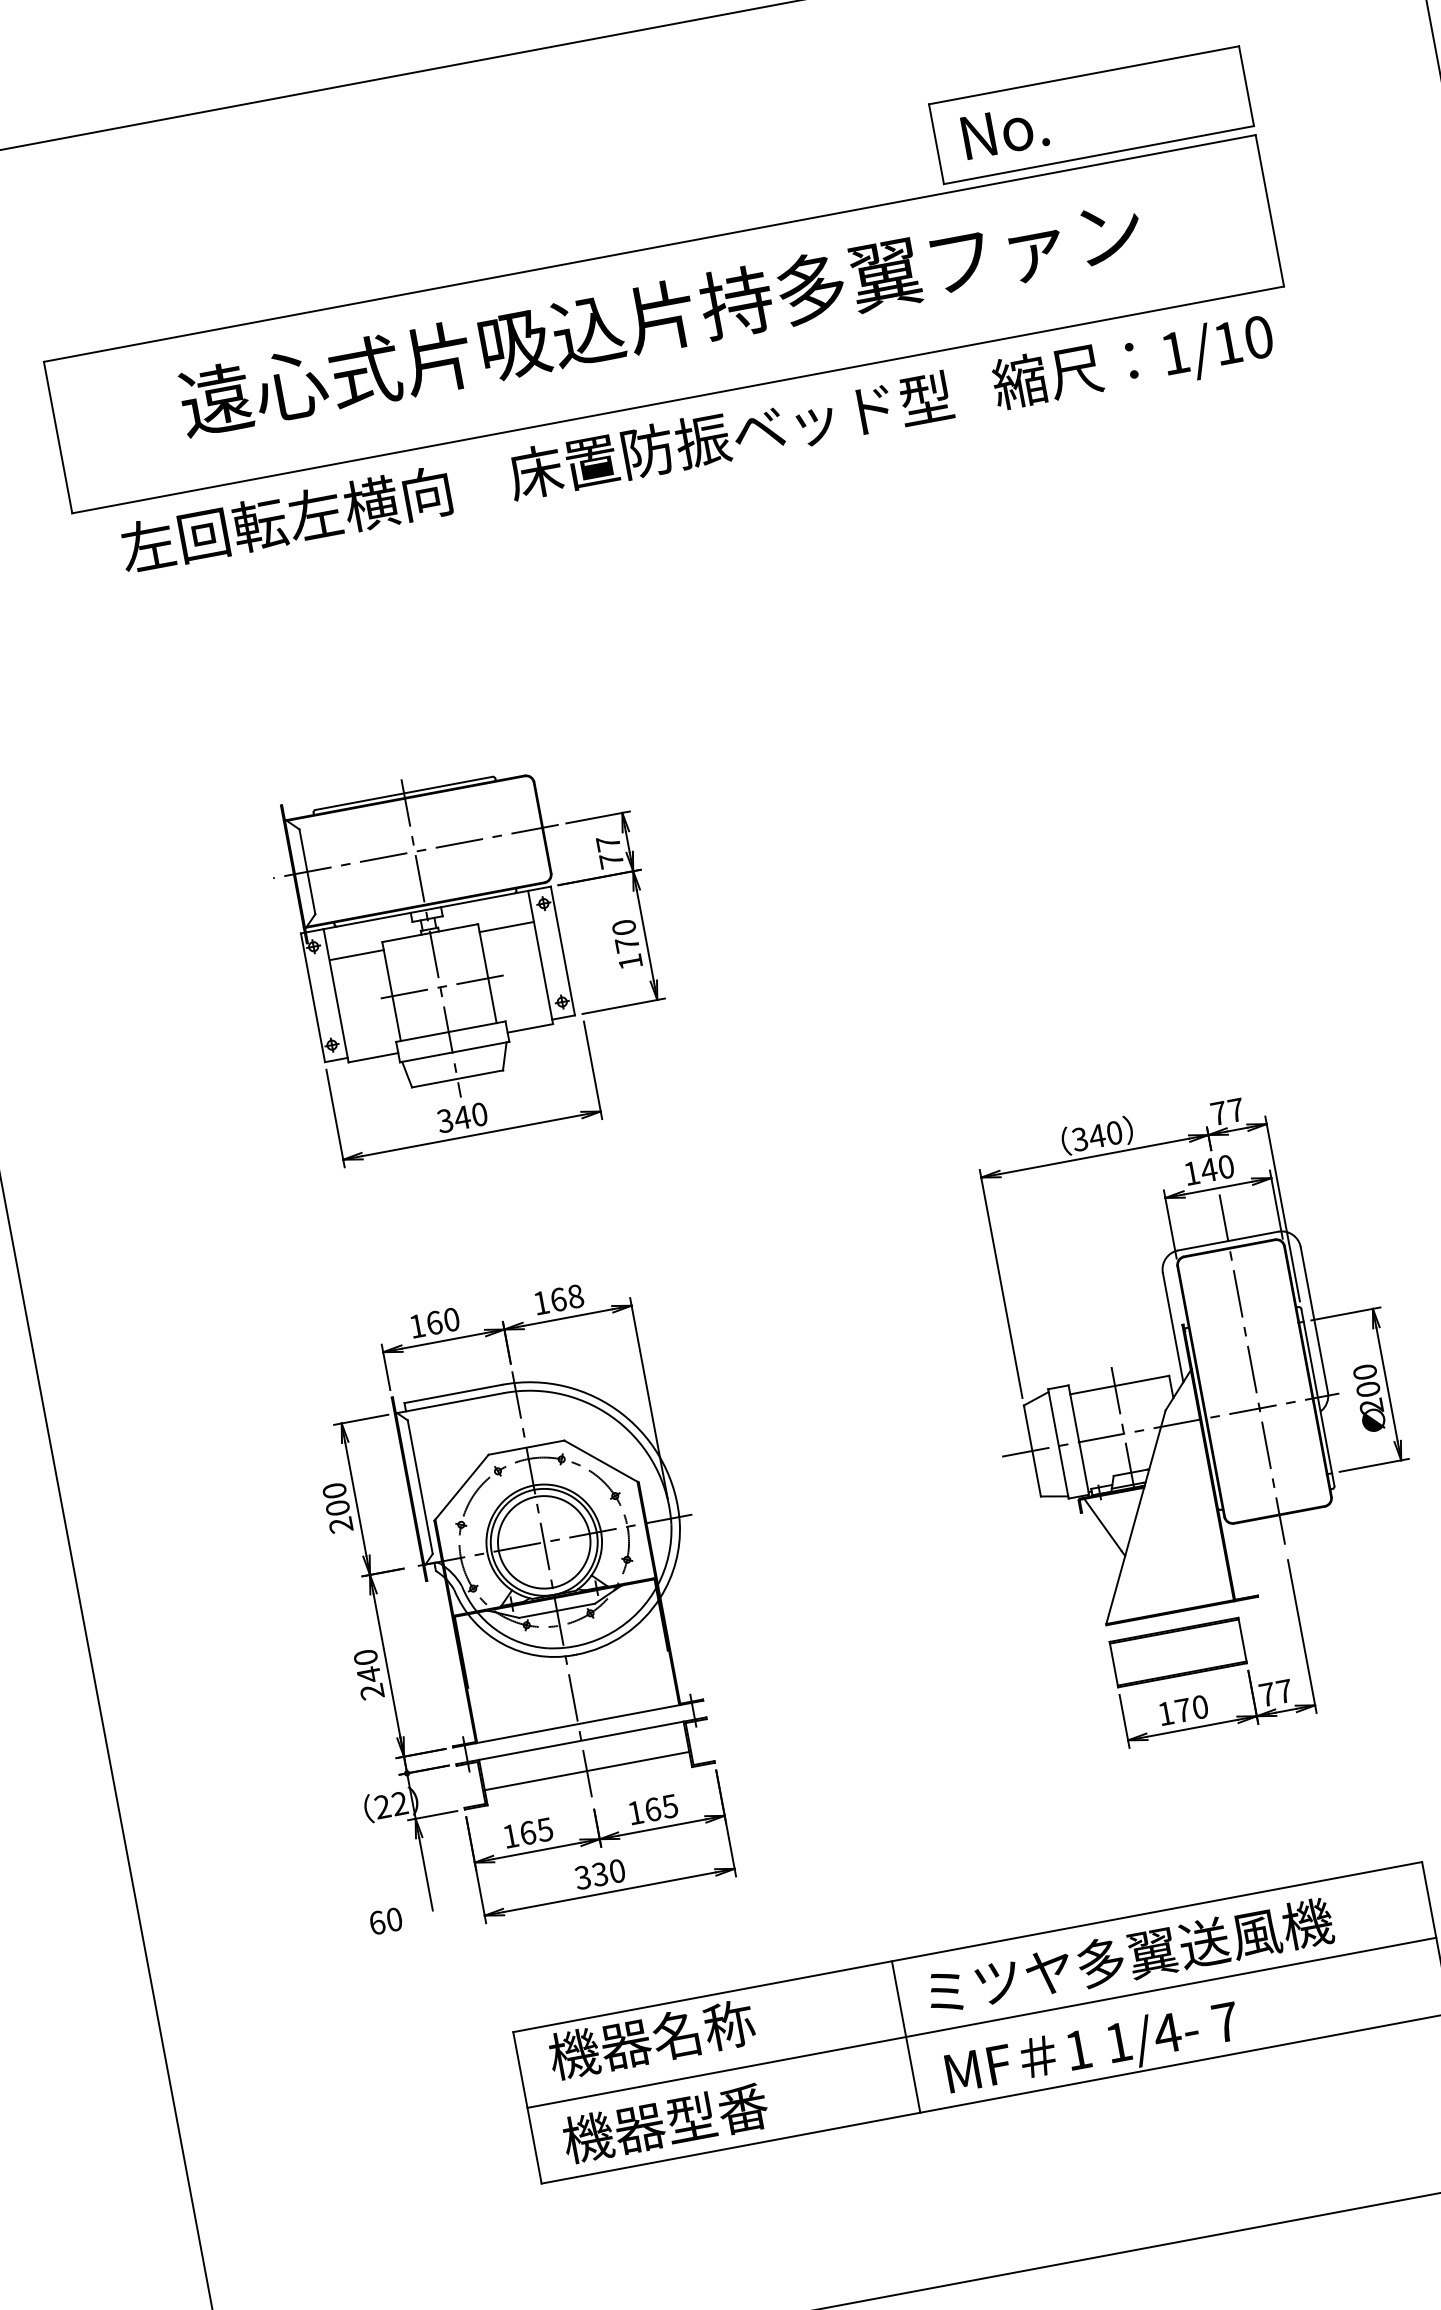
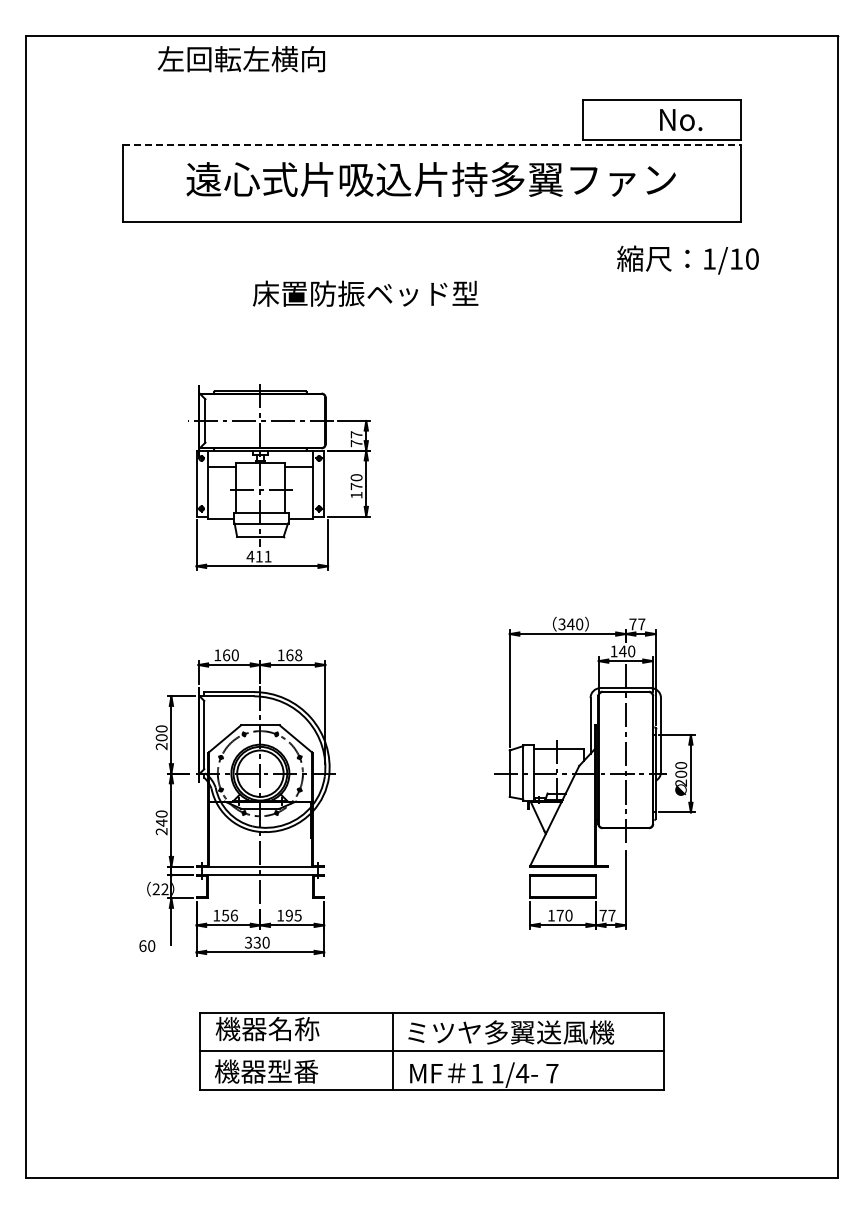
text: (1005, 132) -> (681, 120), moved
line: (650, 247) -> (432, 144), solid -> dashed
text: (1132, 361) -> (687, 259), moved
text: (730, 435) -> (365, 293), moved
text: (284, 520) -> (240, 59), moved
text: (460, 1117) -> (258, 556), 340 -> 411
line: (587, 1770) -> (260, 890), removed
text: (653, 1809) -> (289, 915), 165 -> 195
text: (535, 1831) -> (229, 915), 165 -> 156

